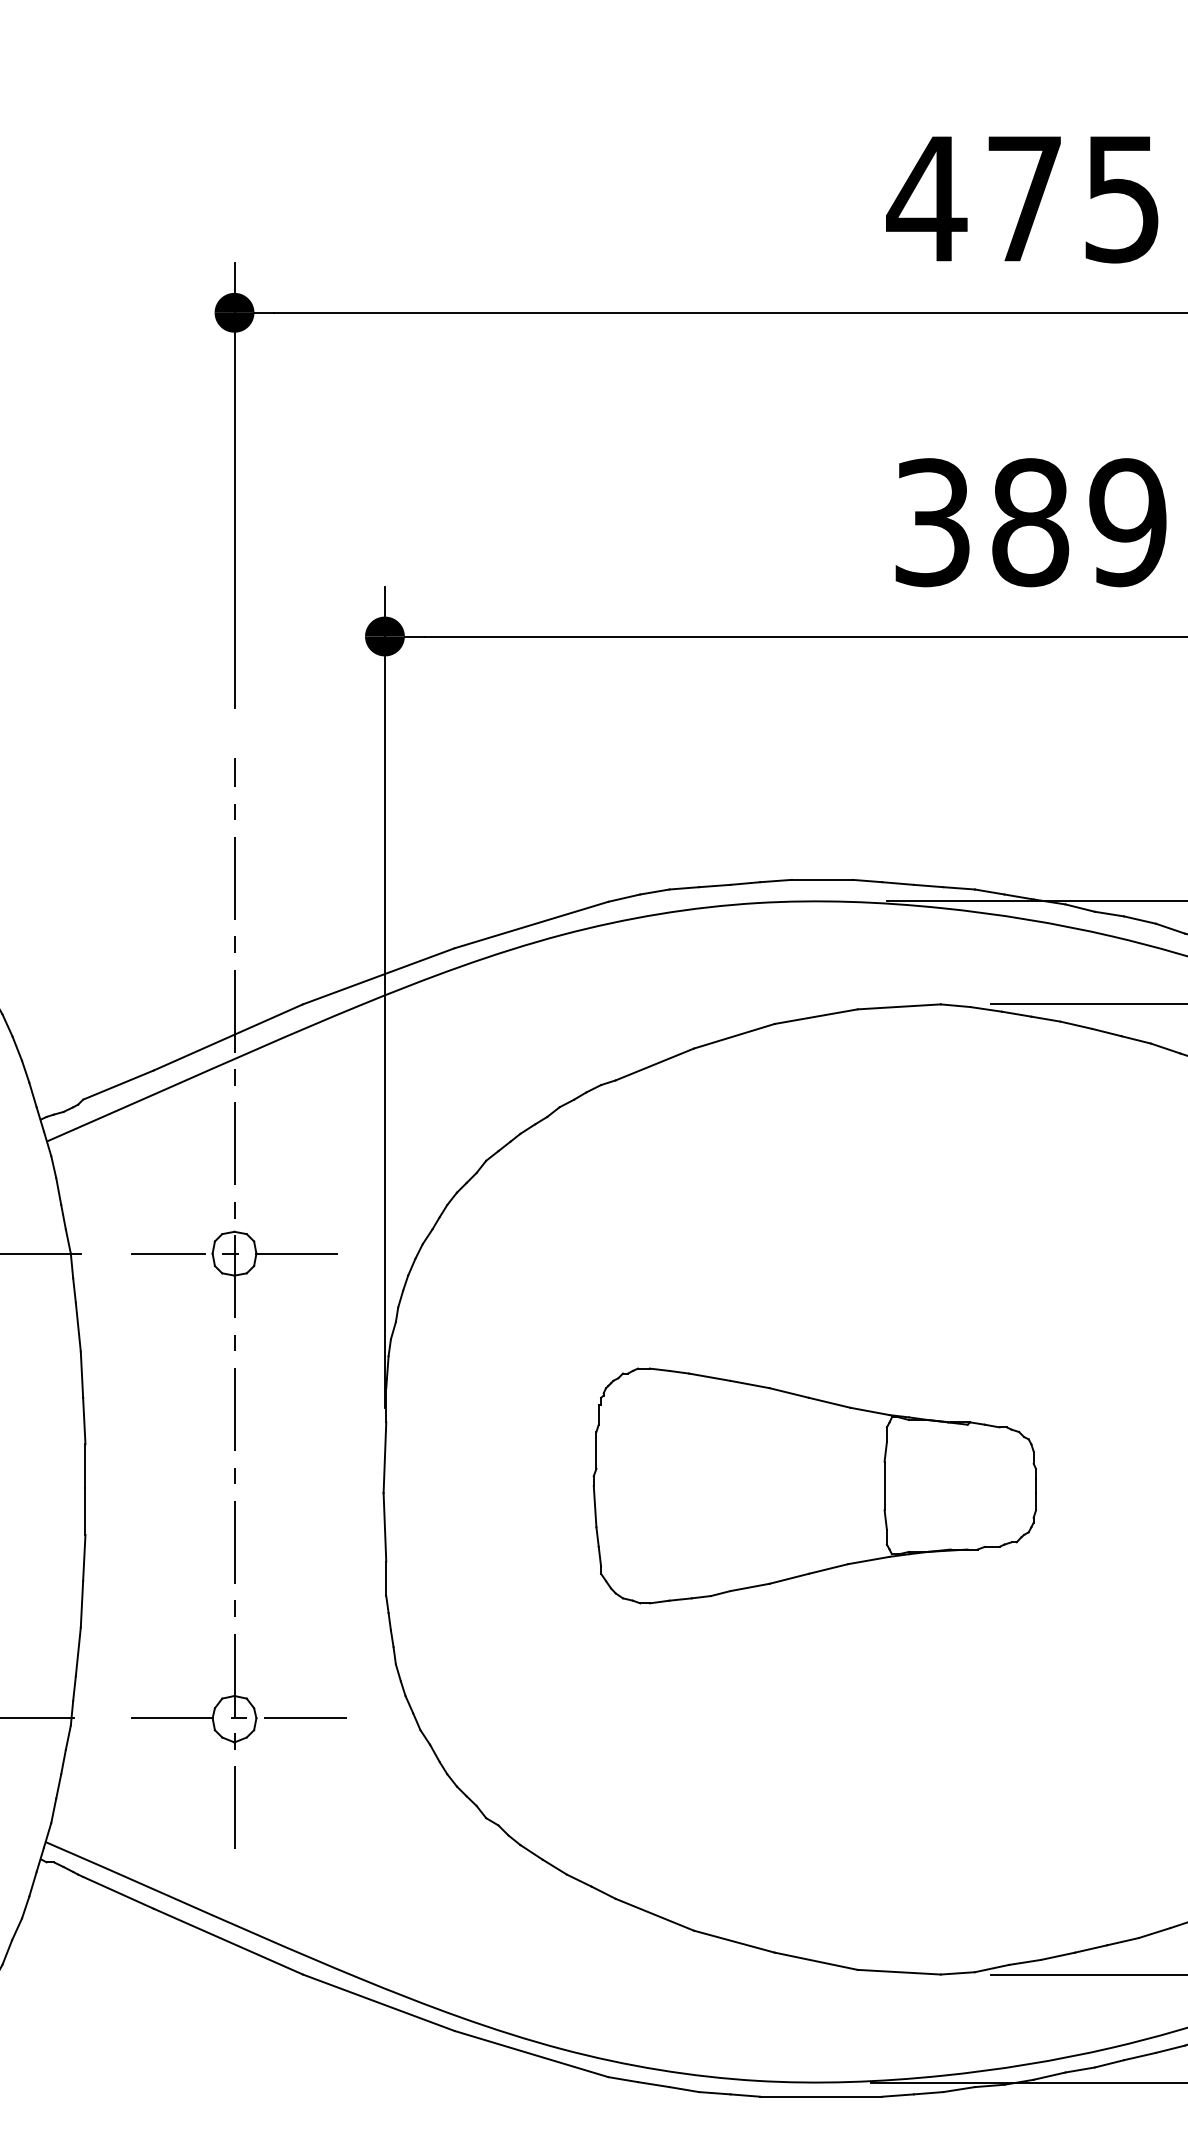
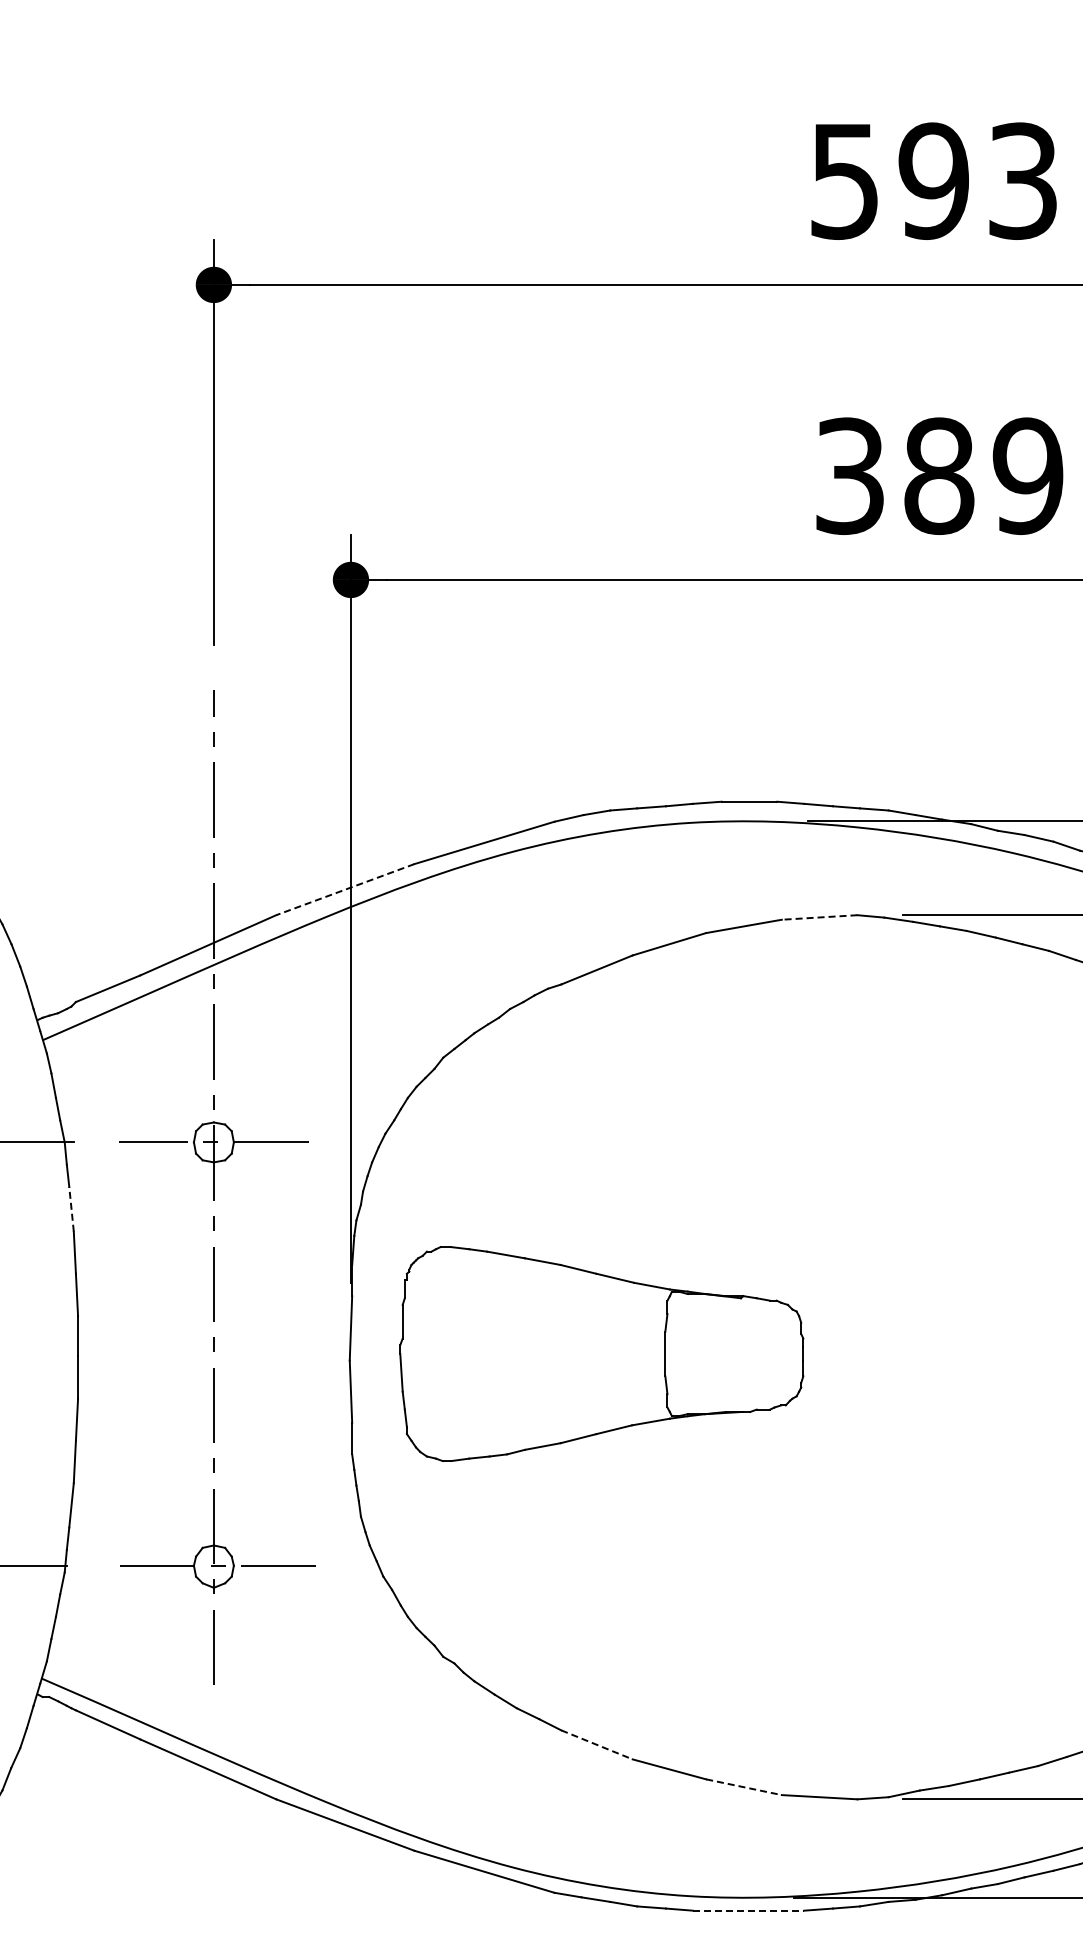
text: (1021, 198) -> (931, 180), 475 -> 593
line: (378, 976) -> (345, 889), solid -> dashed
line: (899, 1006) -> (819, 917), solid -> dashed
line: (78, 1327) -> (71, 1209), solid -> dashed
part: (814, 1485) -> (601, 1353), moved
line: (654, 1914) -> (596, 1744), solid -> dashed
line: (816, 1961) -> (744, 1787), solid -> dashed
line: (821, 2096) -> (748, 1910), solid -> dashed

